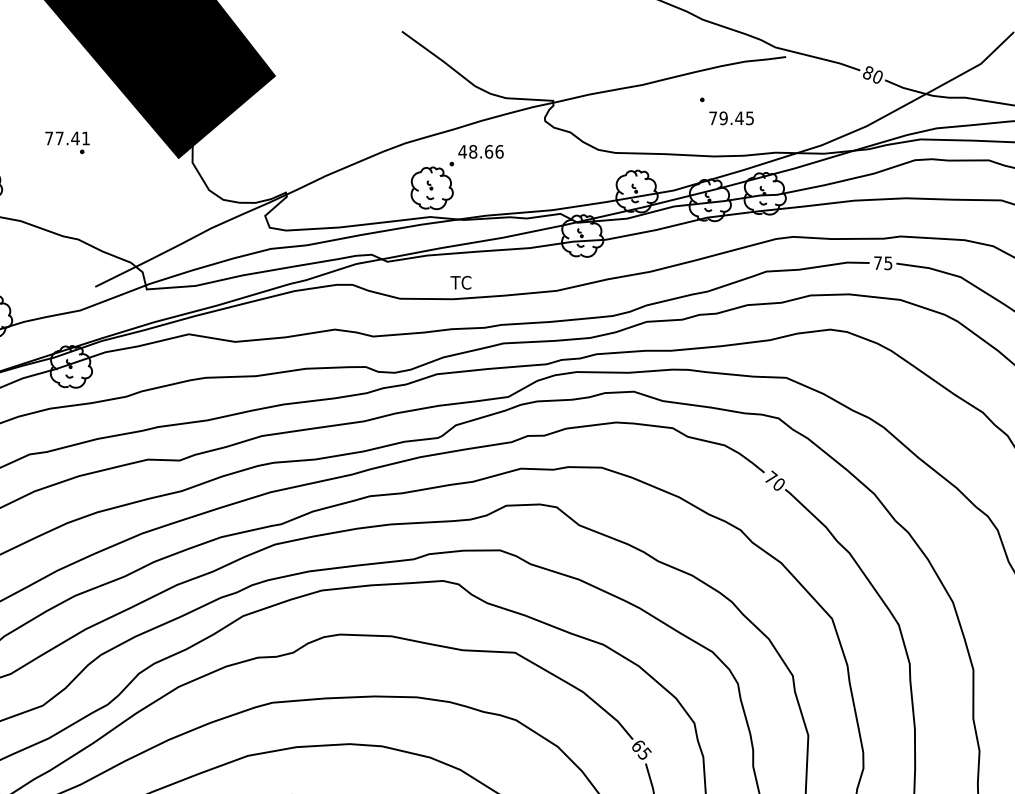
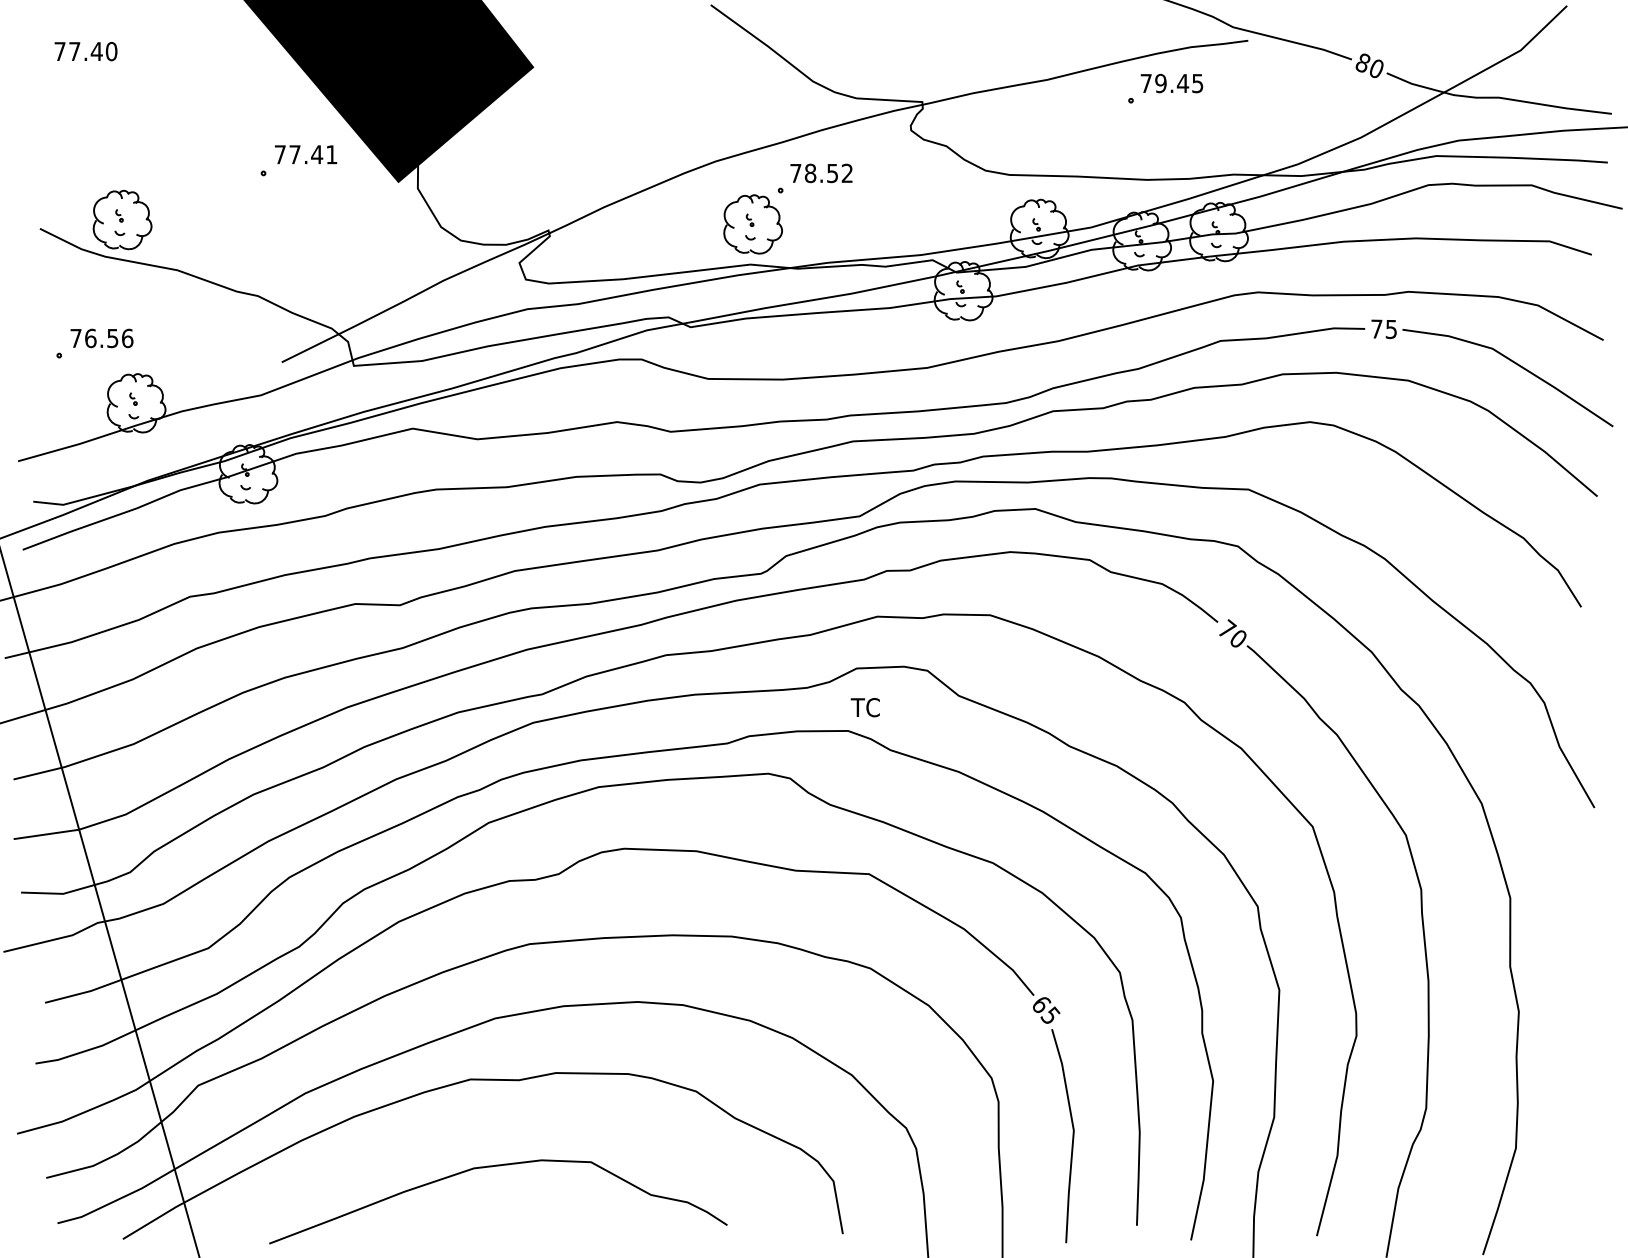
text: (731, 118) -> (1171, 83), moved
text: (67, 138) -> (306, 154), moved
text: (481, 151) -> (821, 173), 48.66 -> 78.52
text: (460, 282) -> (864, 707), moved

